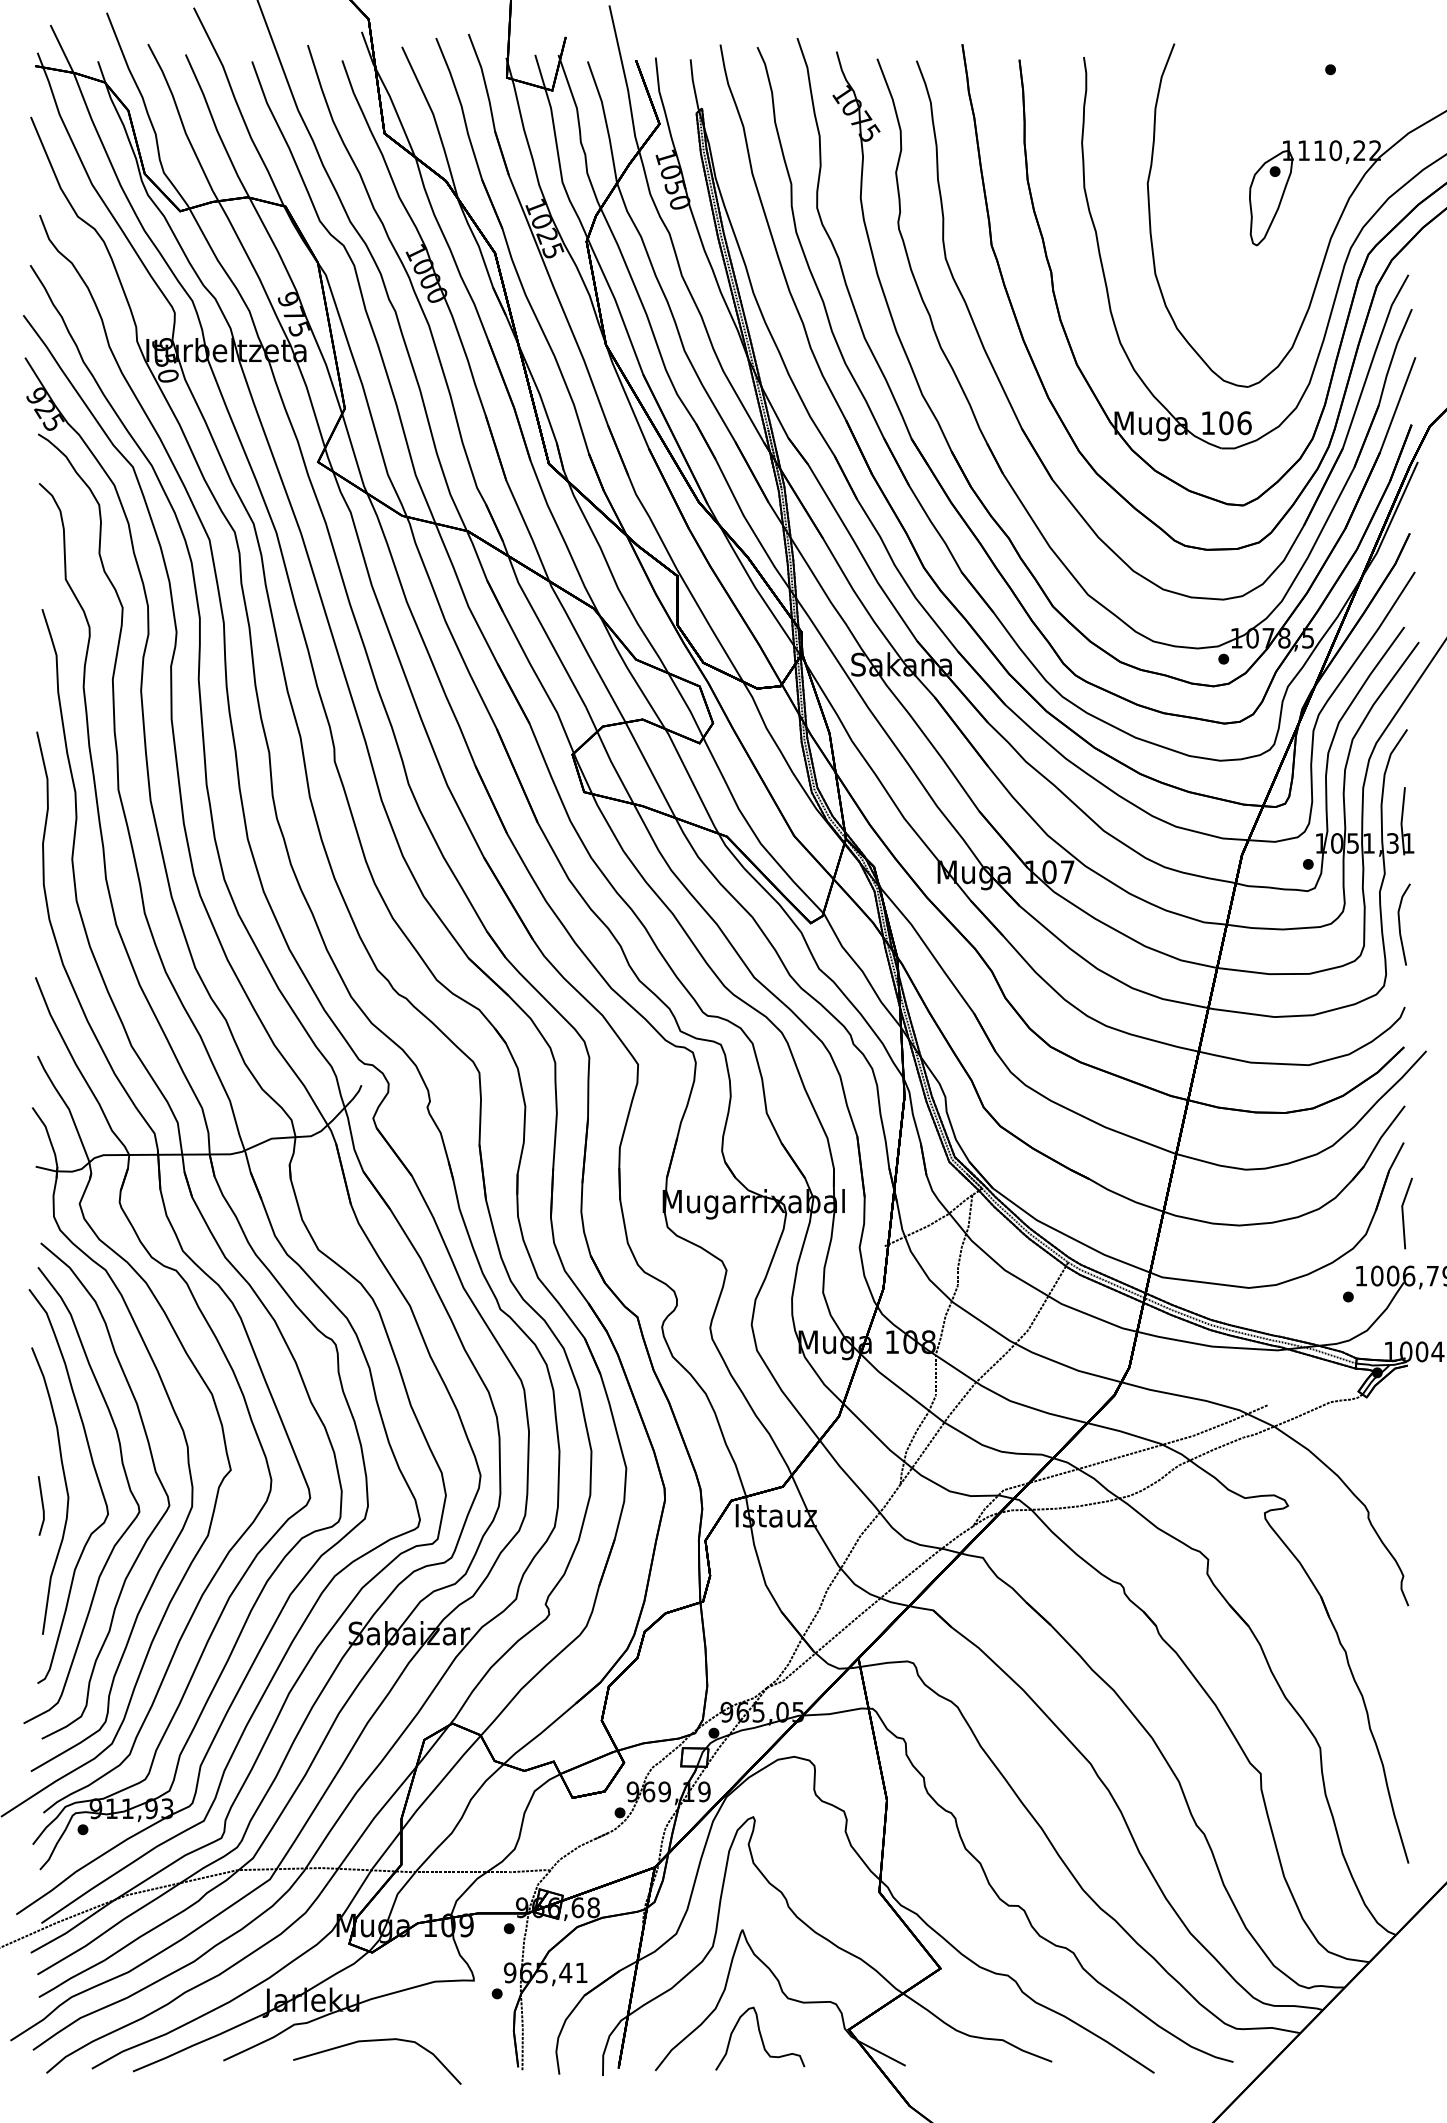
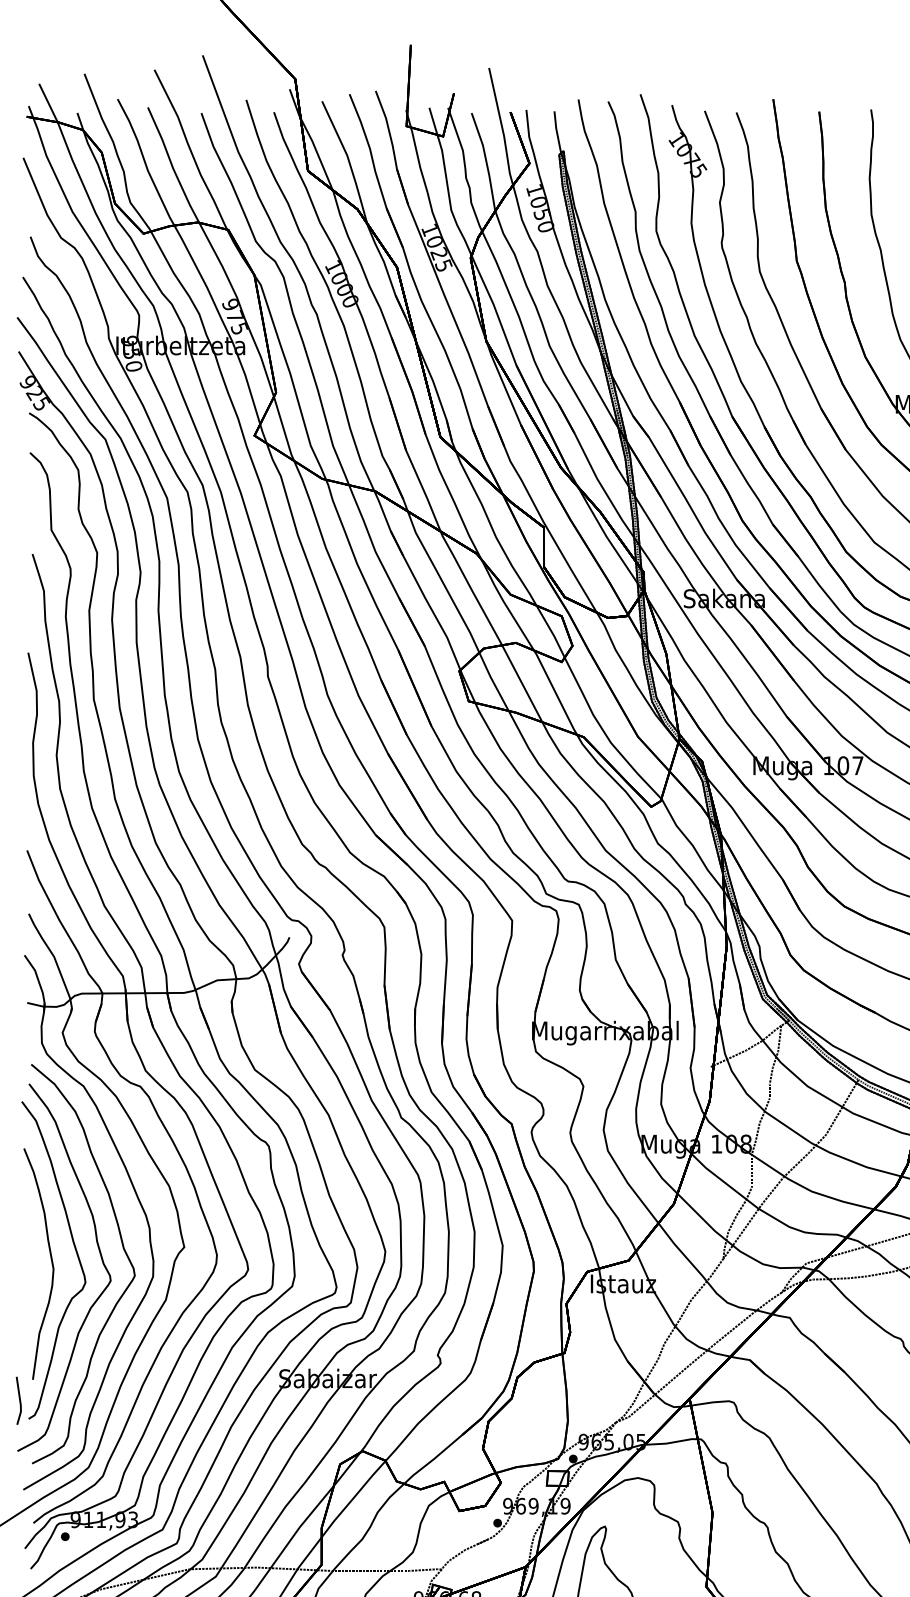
line: (41, 1504) -> (18, 1399), moved

